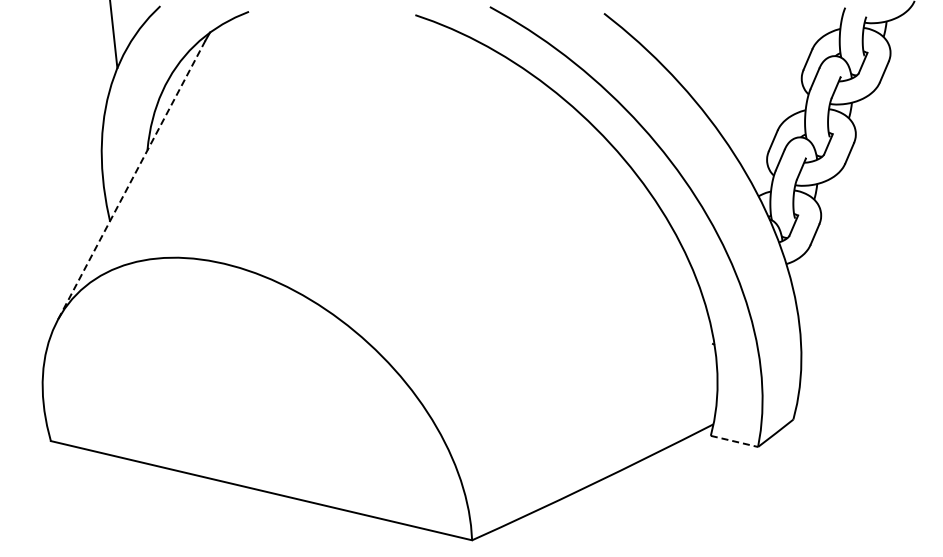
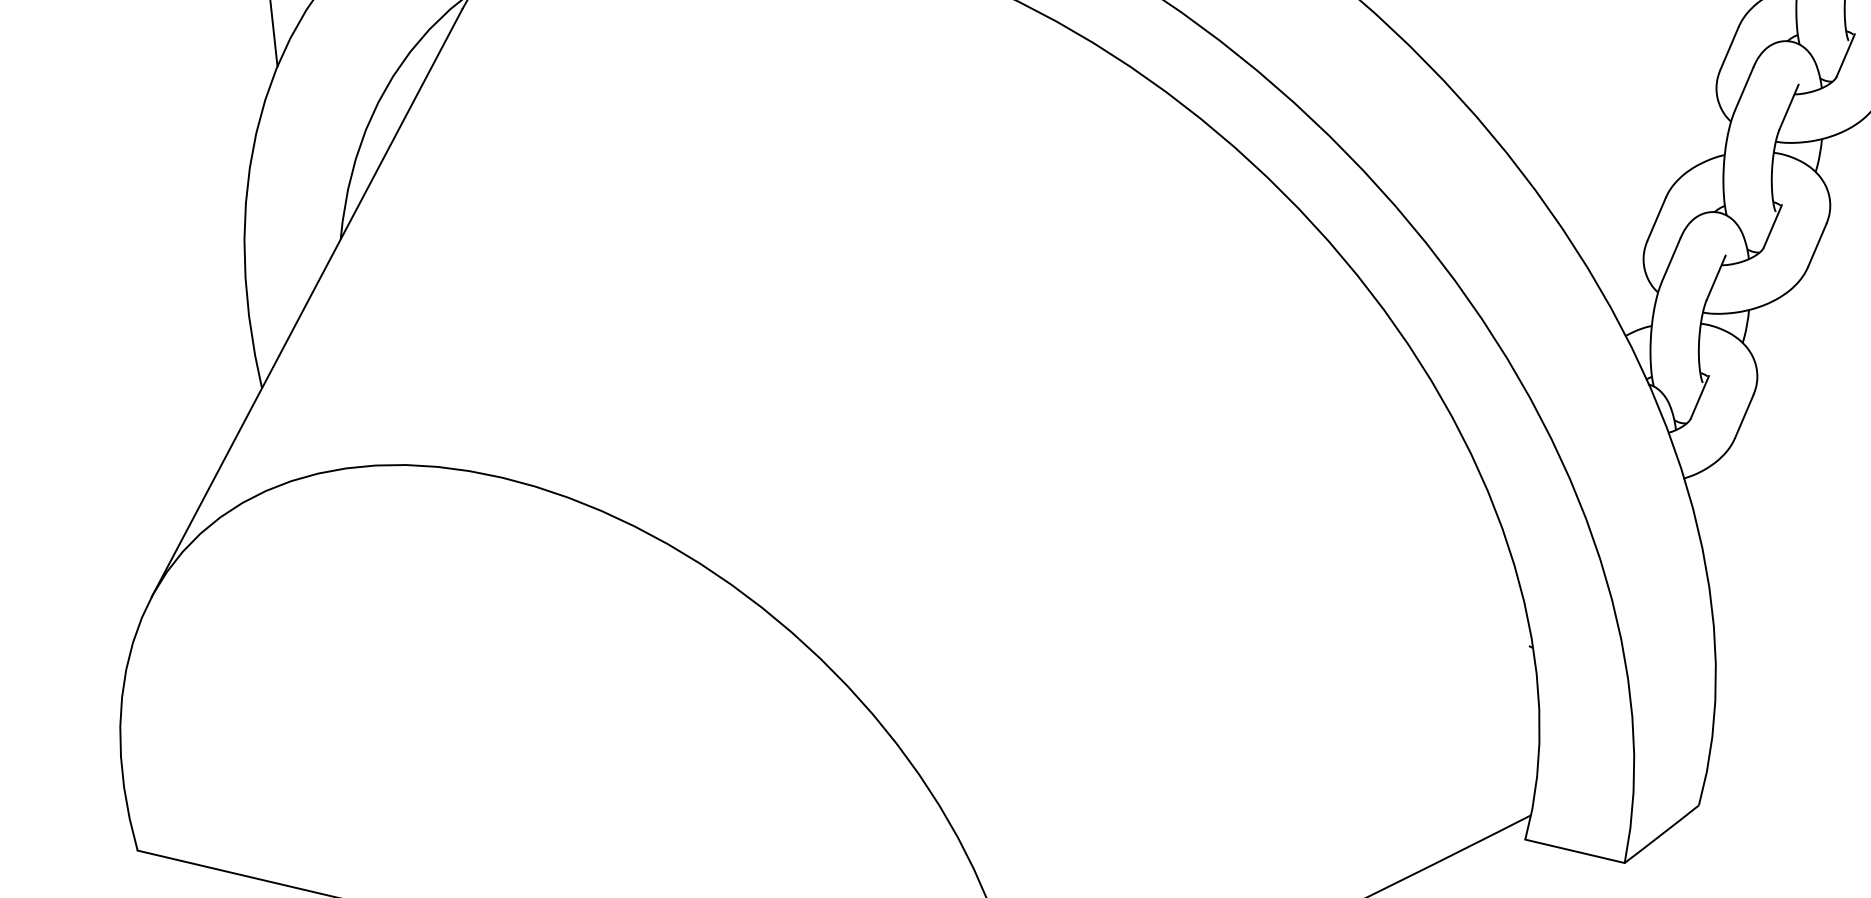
line: (131, 181) -> (307, 304), dashed -> solid
line: (734, 441) -> (1575, 851), dashed -> solid

